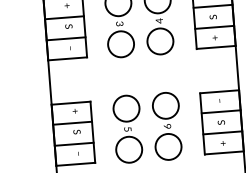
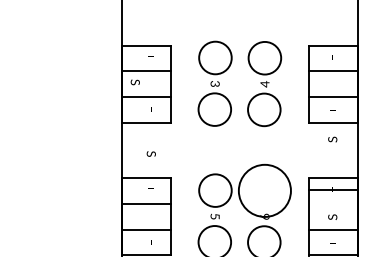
text: (213, 17) -> (332, 139), moved
text: (68, 26) -> (134, 82), moved
circle: (165, 105) -> (264, 190), size x1.6
line: (221, 111) -> (333, 189), moved
text: (76, 131) -> (150, 153), moved

